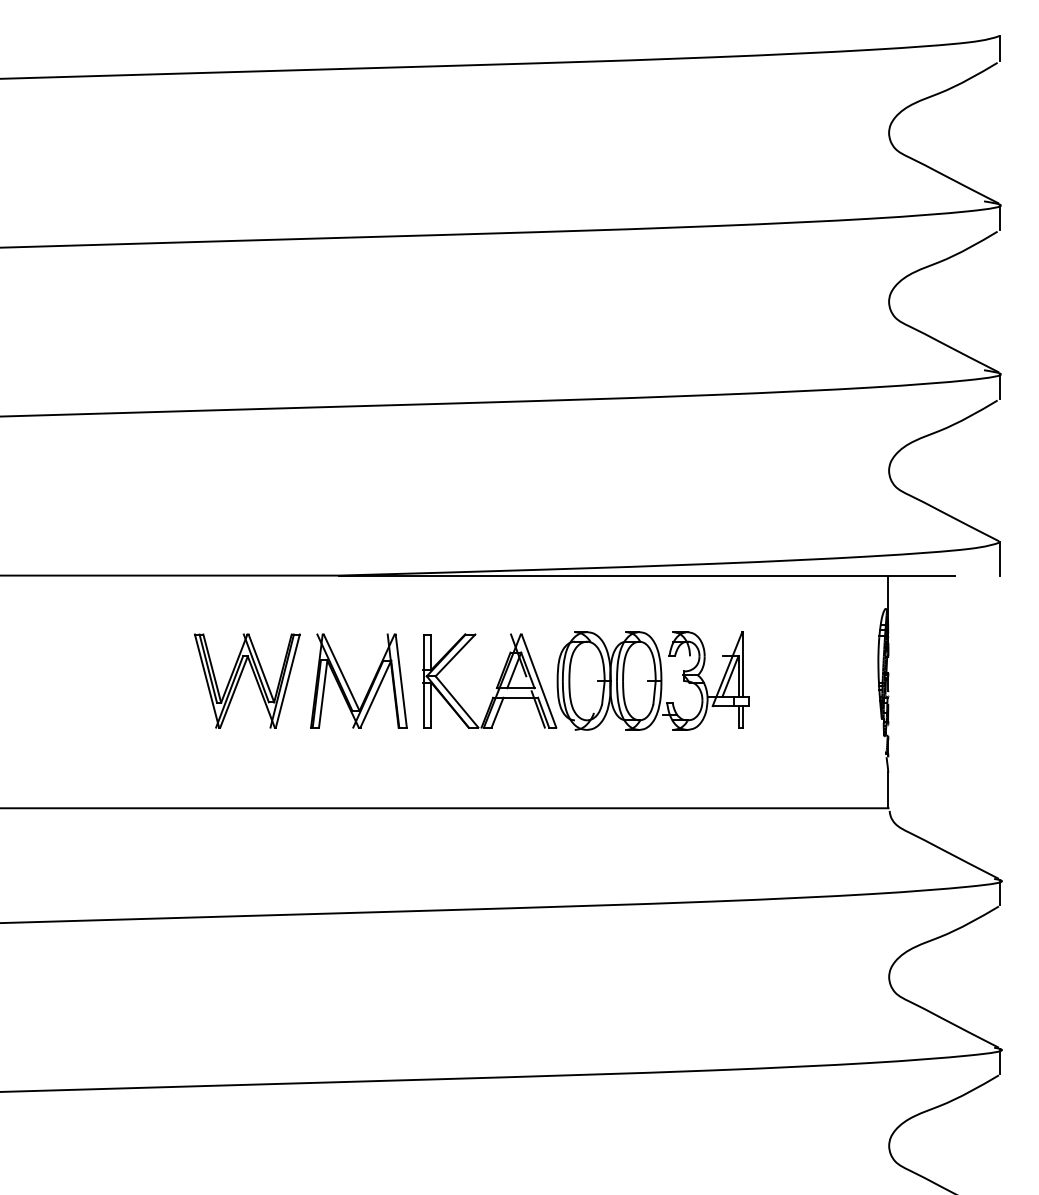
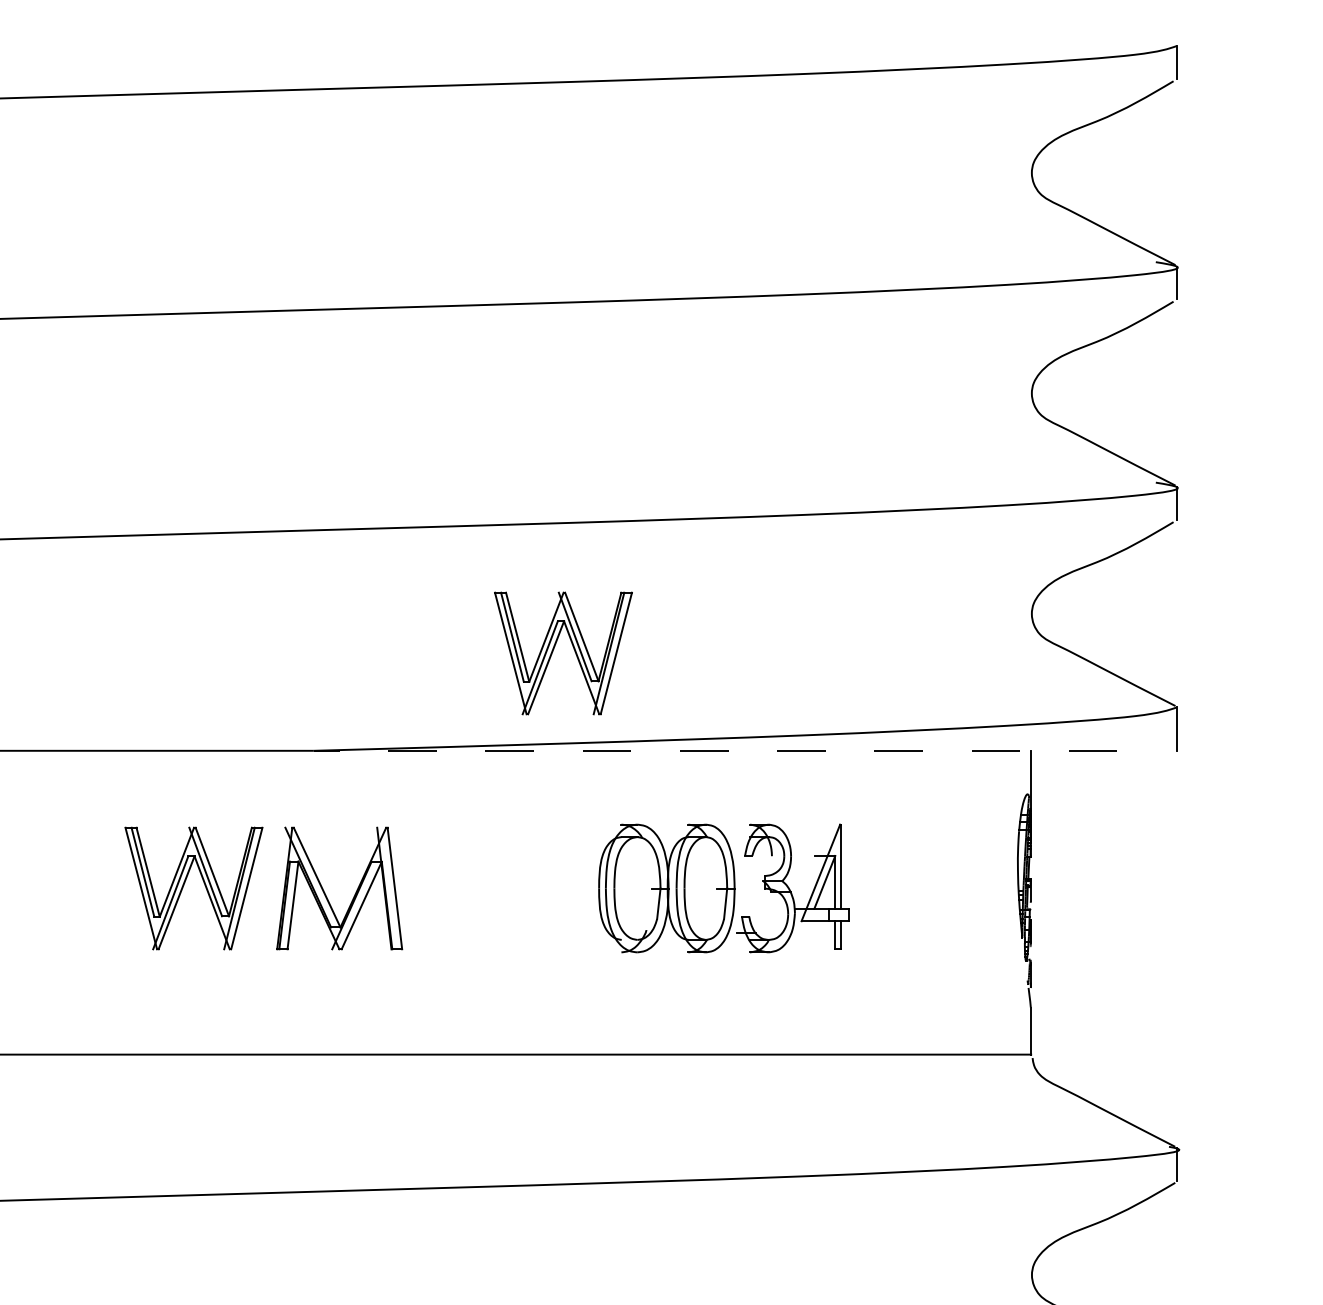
part: (523, 498) -> (554, 650), added
line: (646, 575) -> (715, 750), solid -> dashed
part: (497, 683) -> (520, 891), removed

